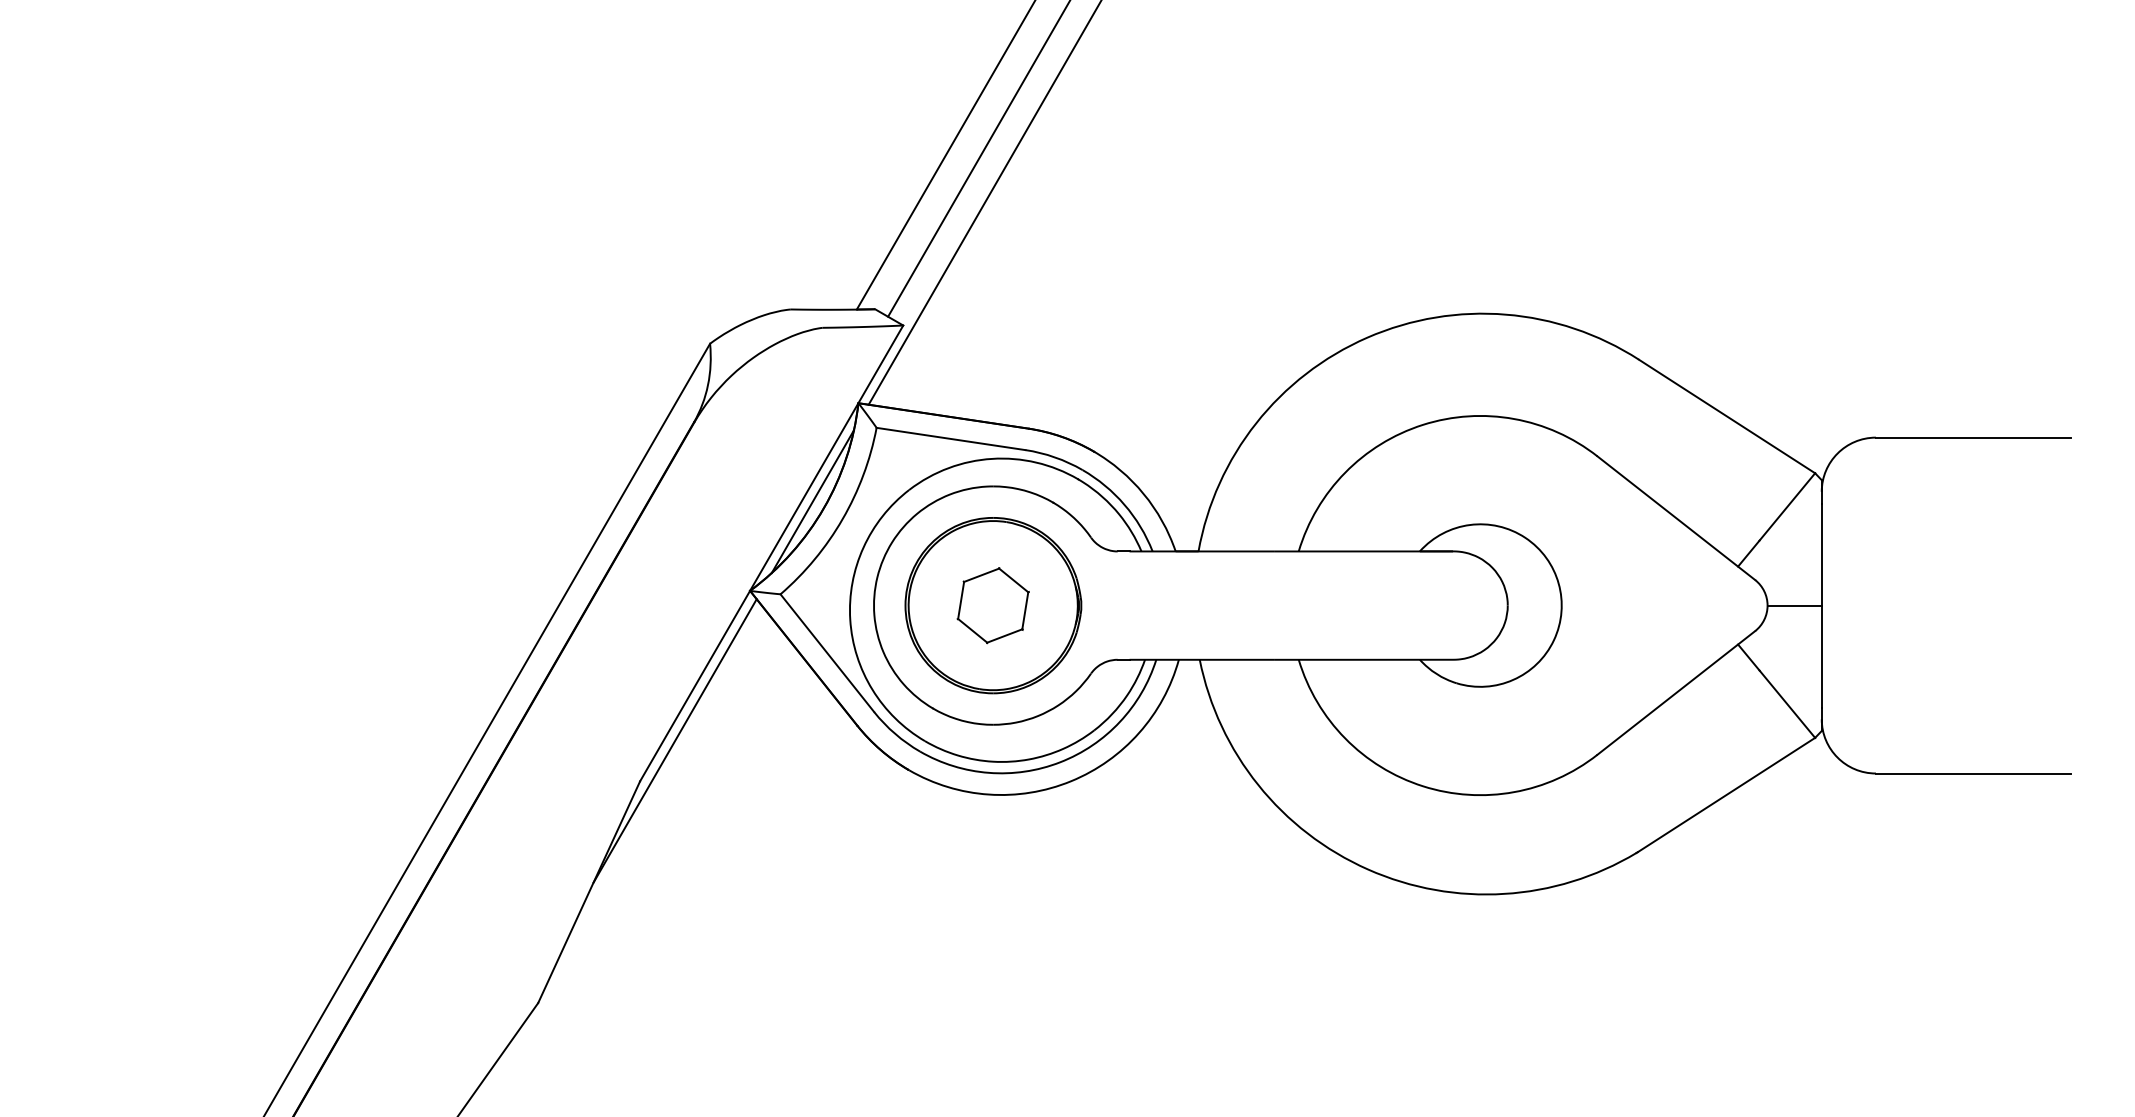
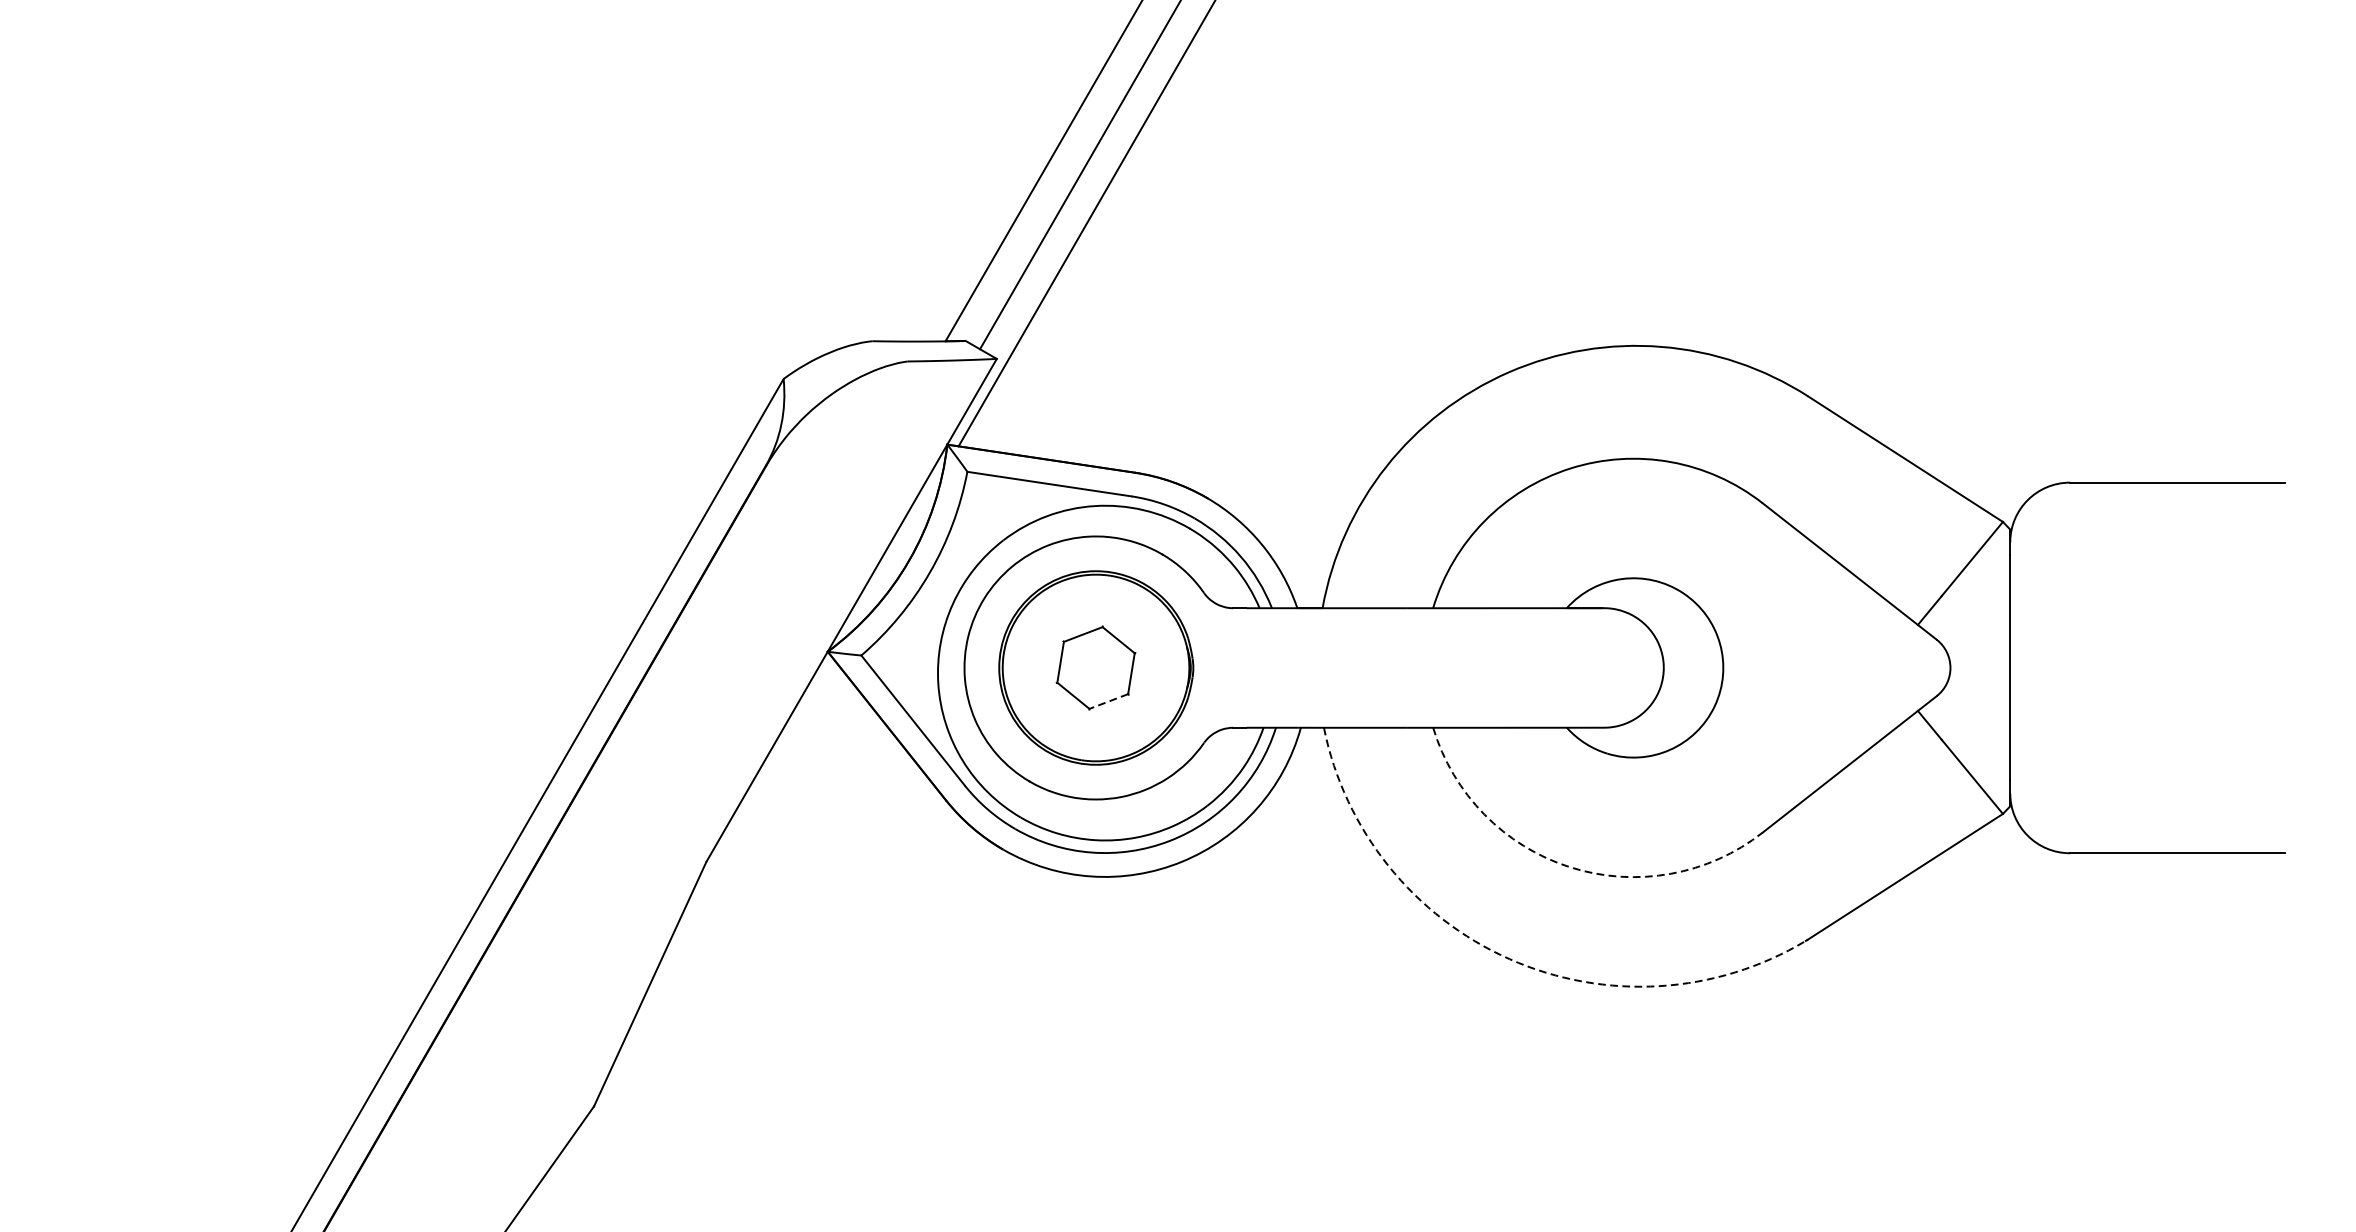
line: (812, 501) -> (896, 553), removed
line: (1794, 605) -> (1980, 667), removed
line: (1004, 636) -> (1108, 702), solid -> dashed
line: (674, 740) -> (744, 816), removed
arc: (1423, 786) -> (1570, 867), solid -> dashed
arc: (1368, 869) -> (1510, 959), solid -> dashed

